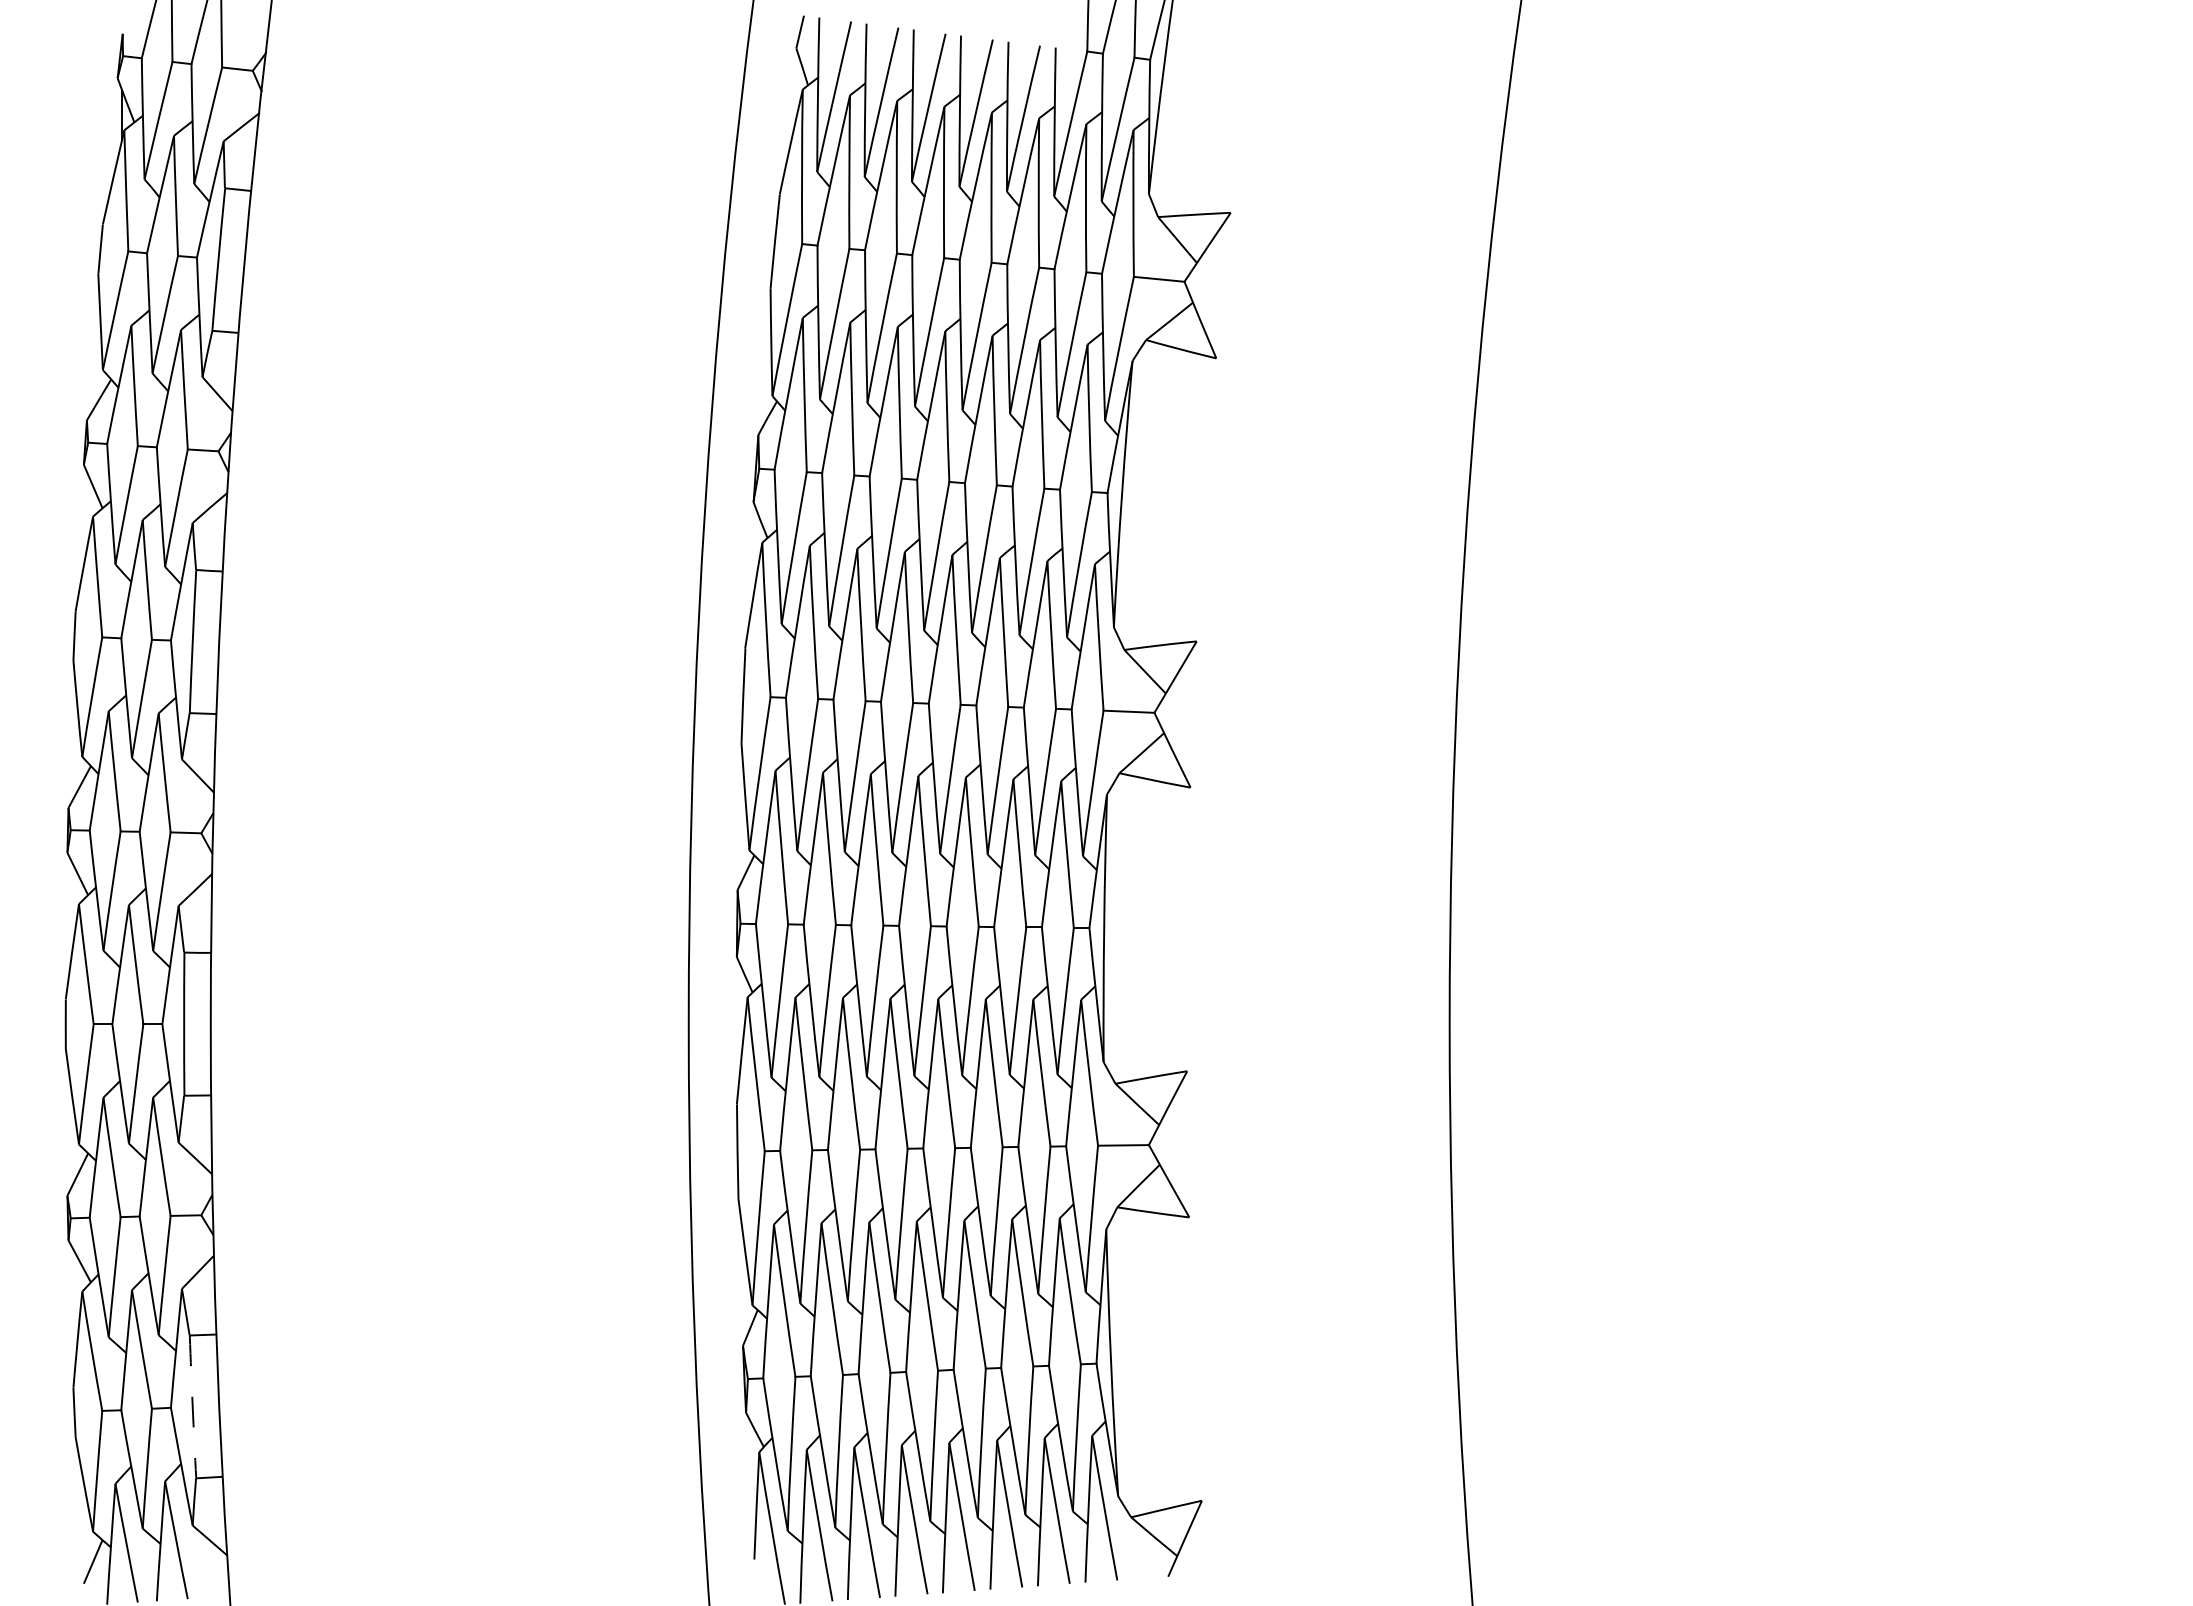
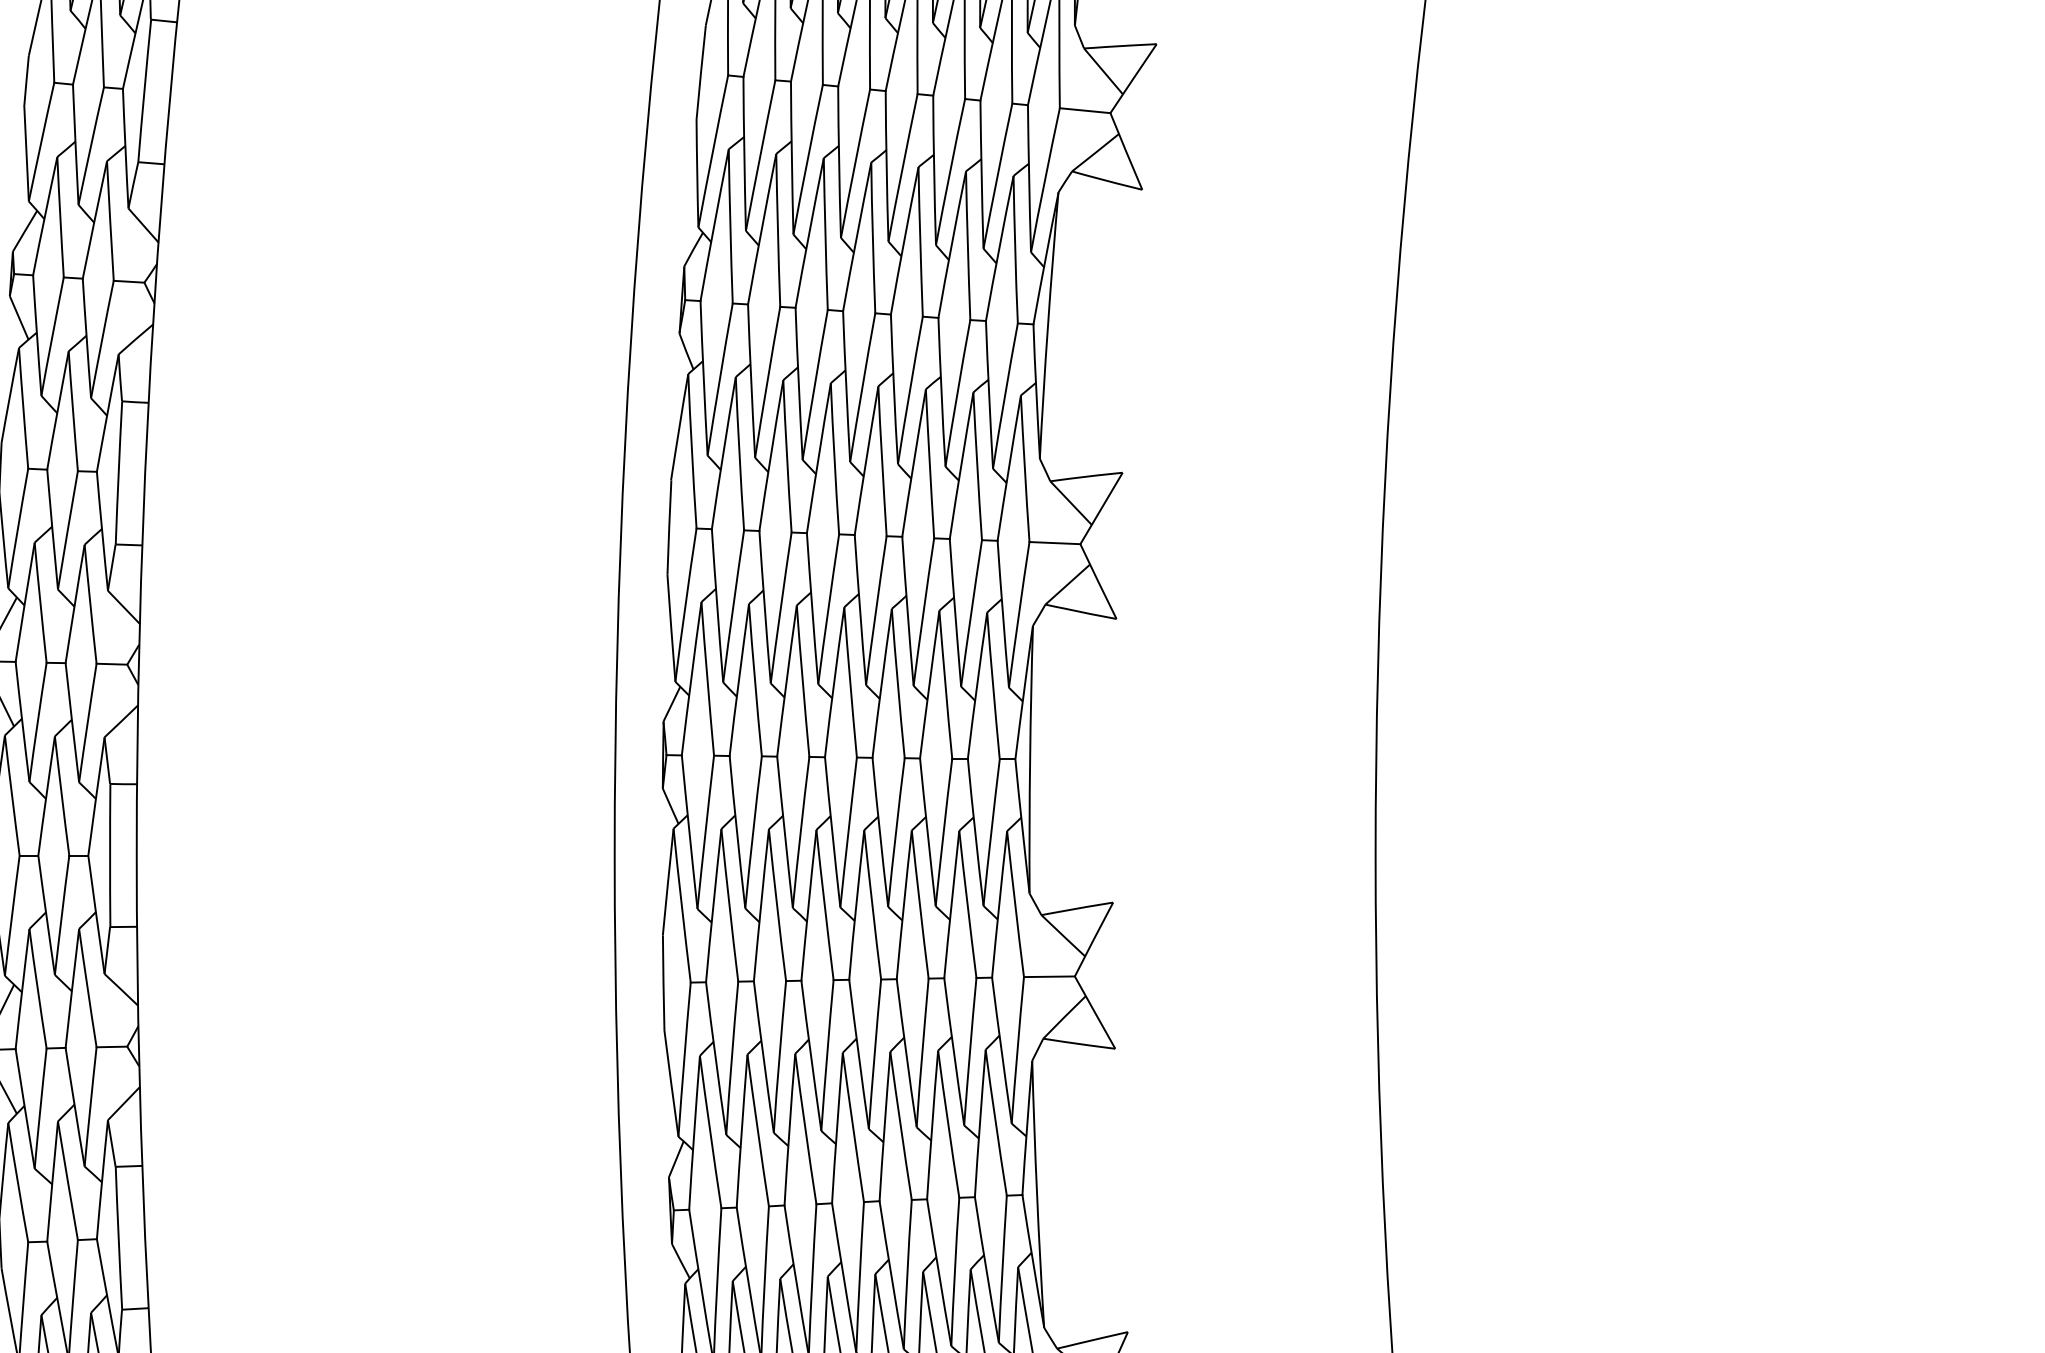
arc: (192, 1406) -> (118, 1237), dashed -> solid

